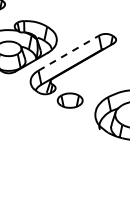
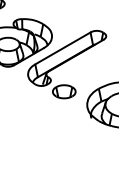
line: (68, 53) -> (62, 48), dashed -> solid

